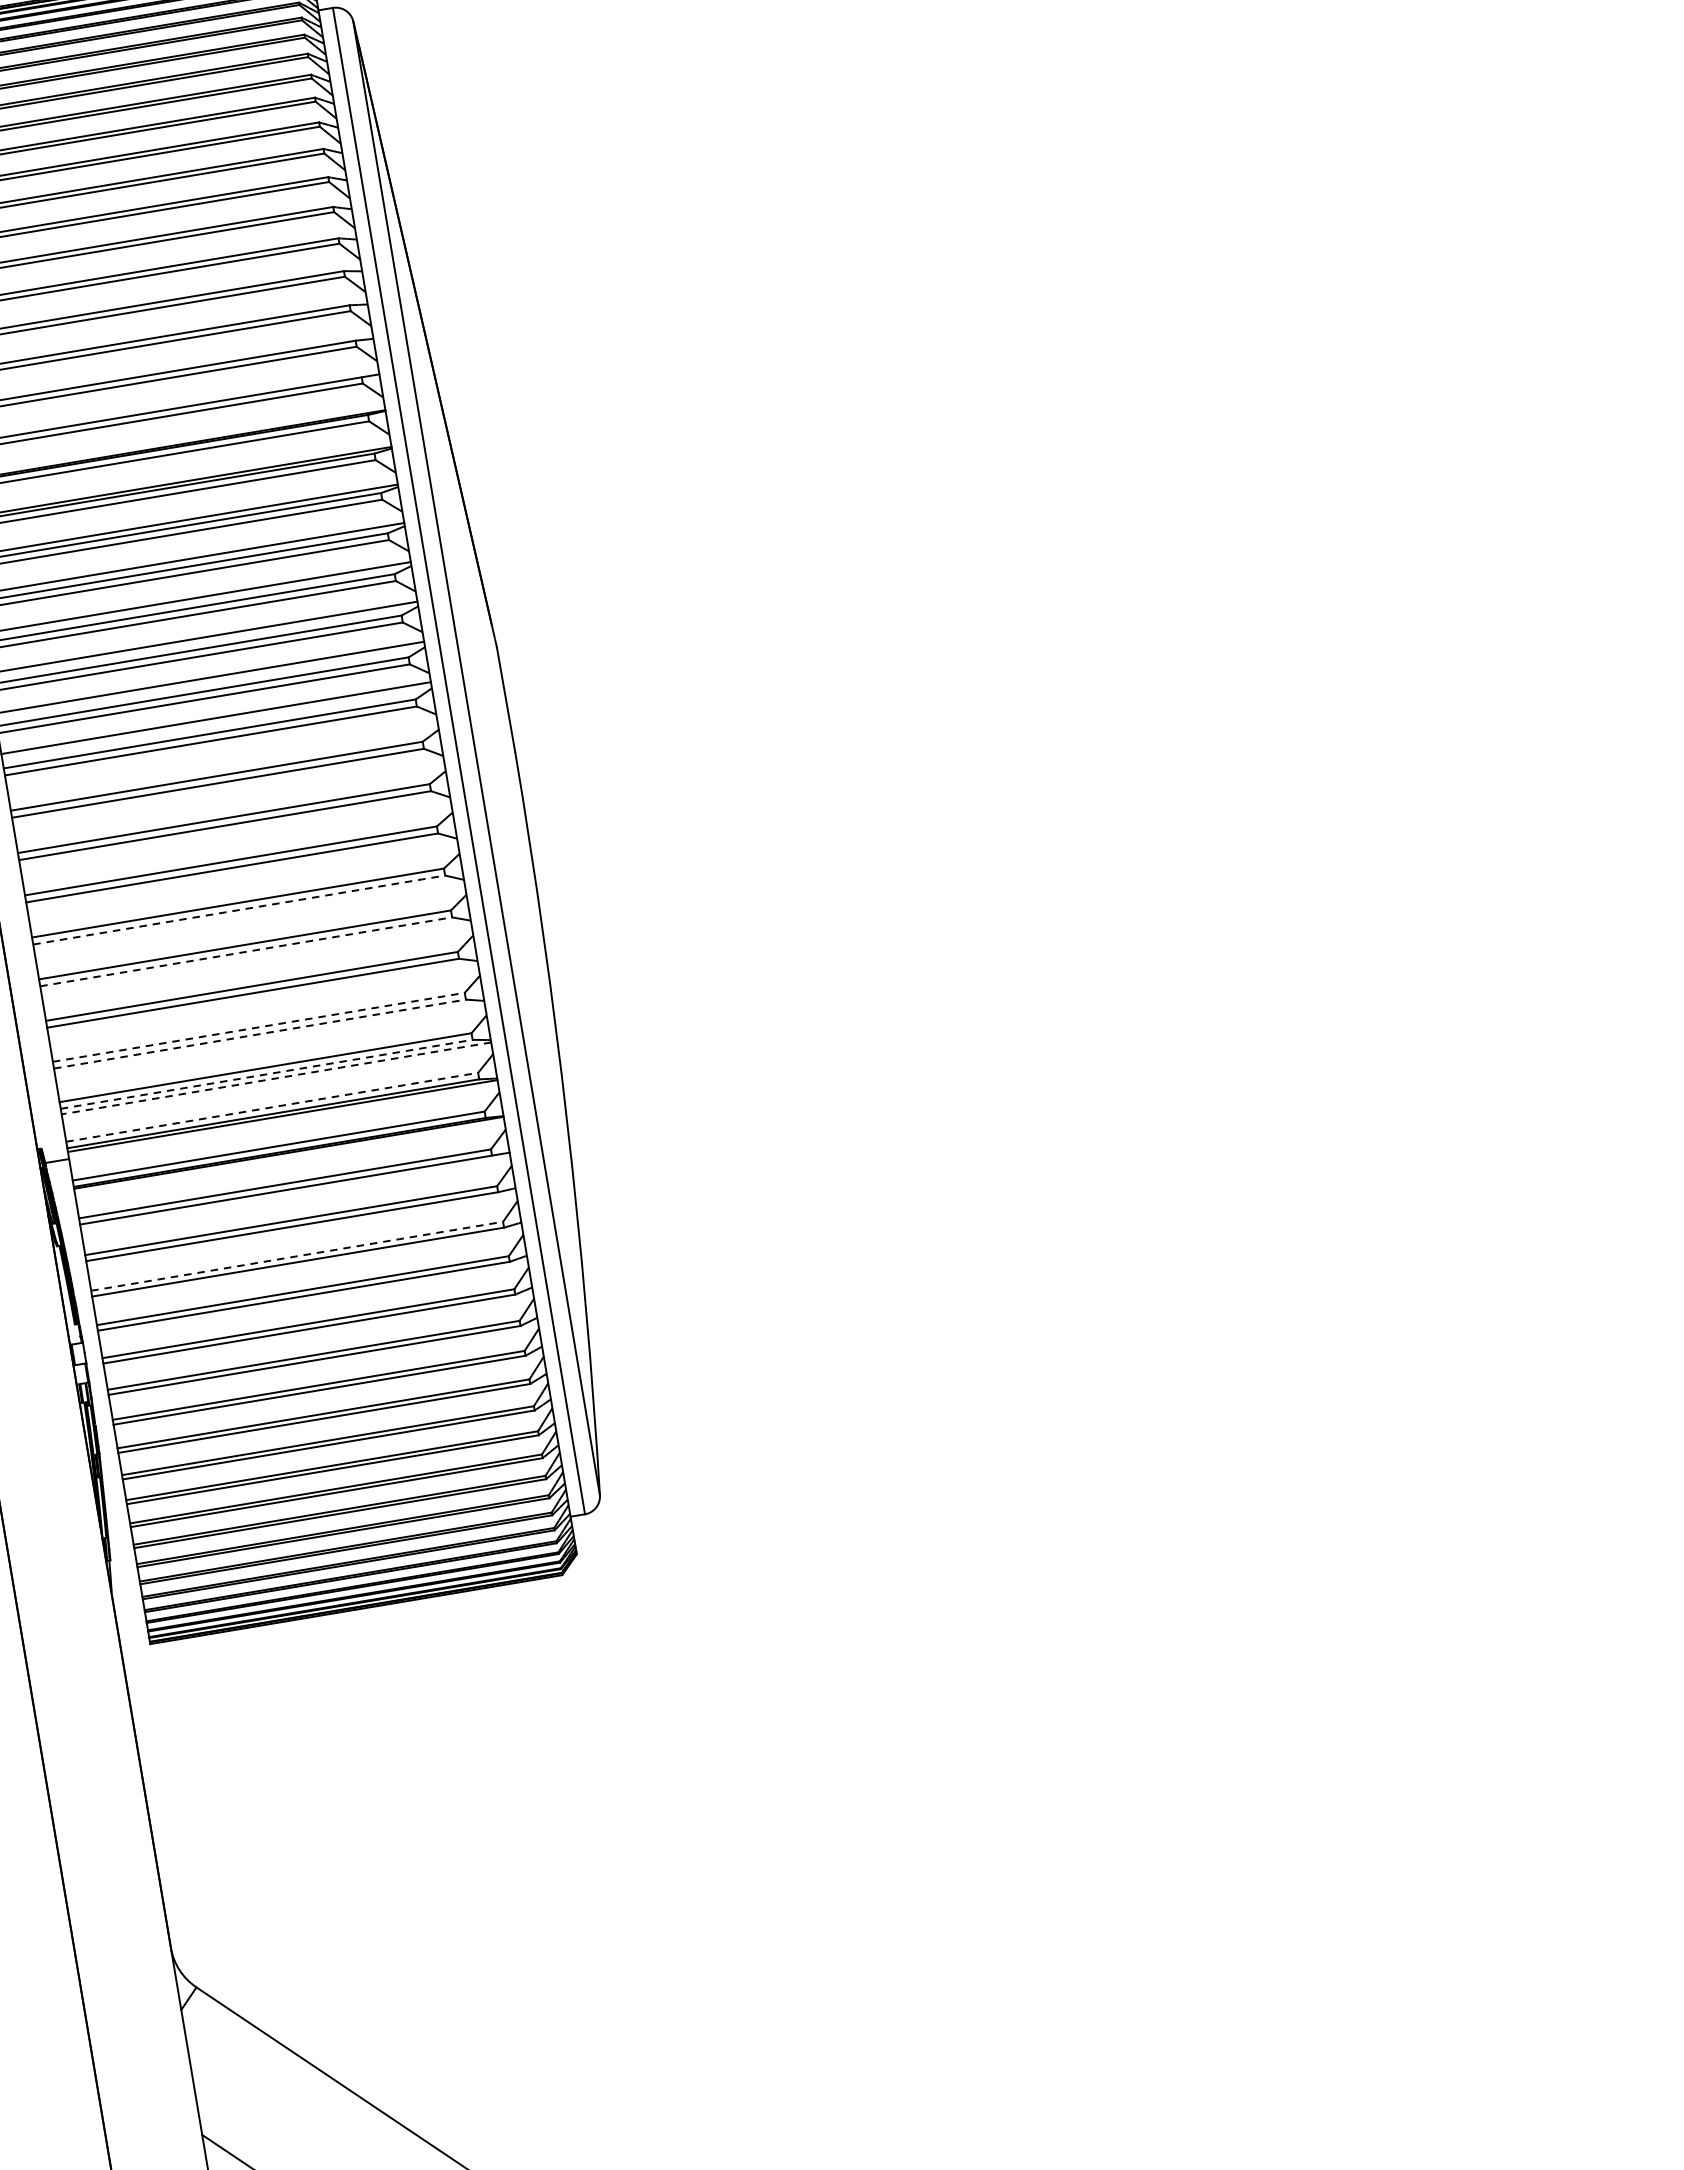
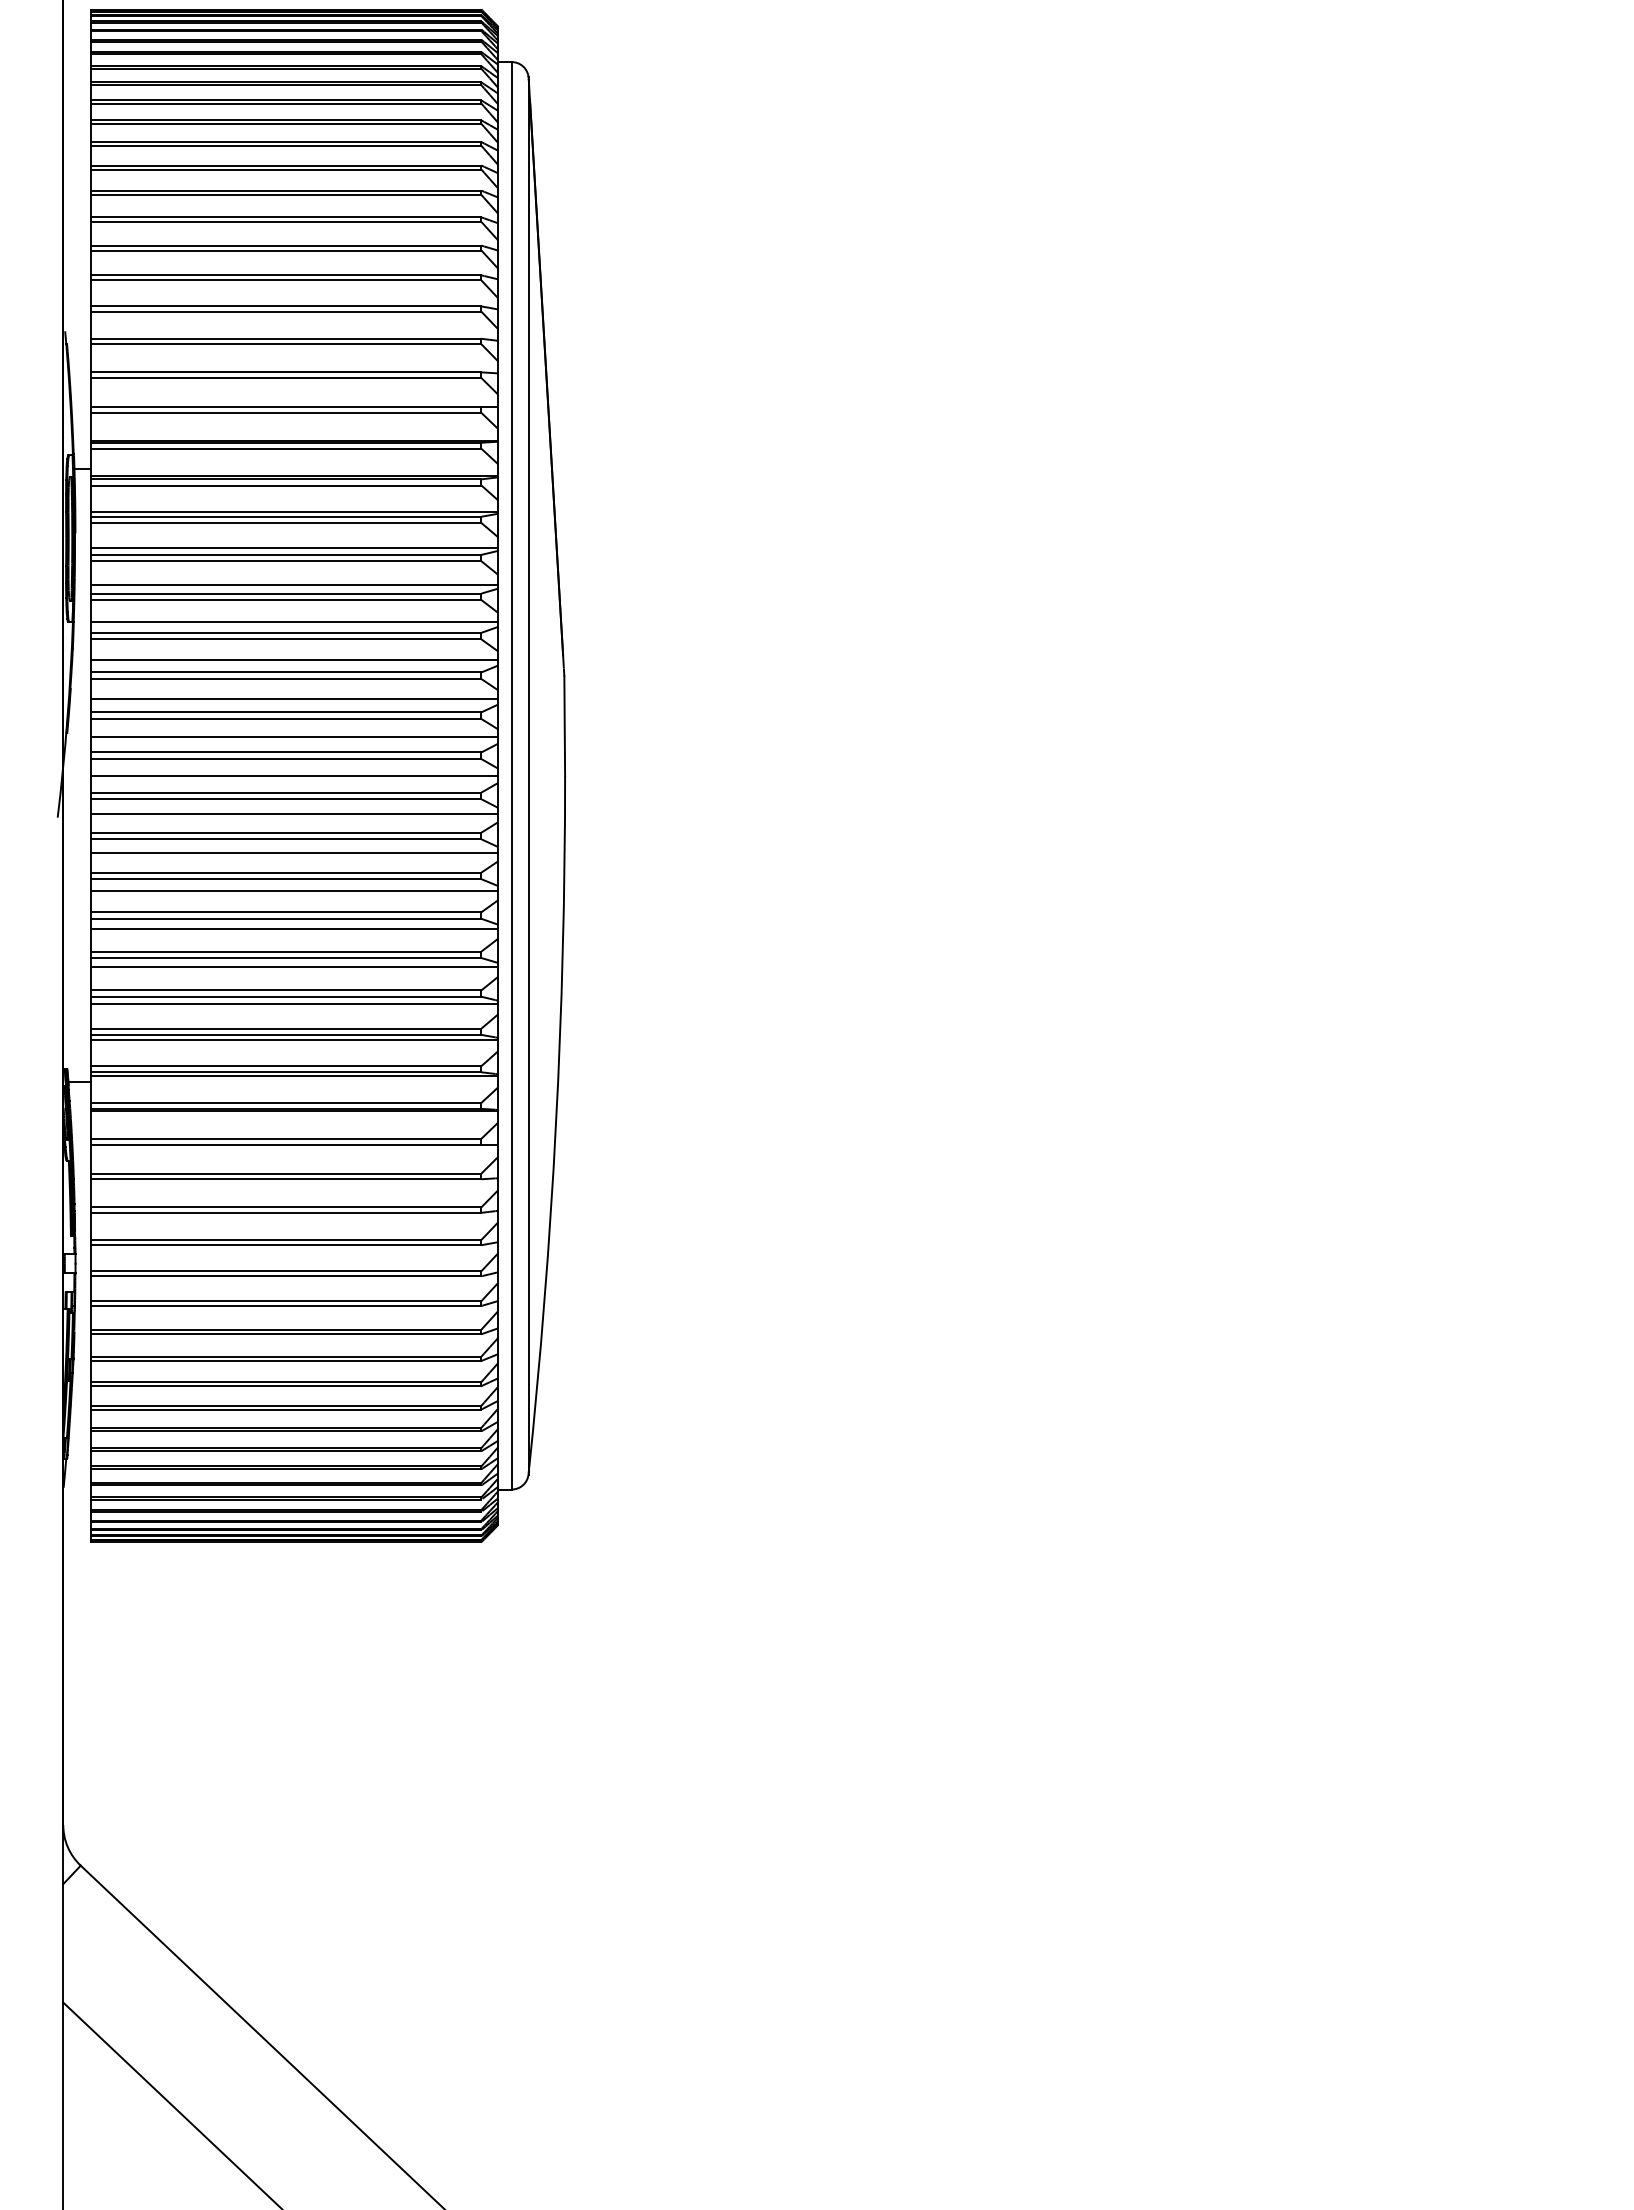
line: (222, 759) -> (294, 737), added
line: (229, 799) -> (294, 775), added
line: (236, 840) -> (294, 814), added
line: (243, 880) -> (294, 852), added
line: (239, 910) -> (286, 879), dashed -> solid
line: (250, 921) -> (294, 891), added
line: (246, 951) -> (286, 918), dashed -> solid
line: (256, 961) -> (294, 929), added
line: (263, 1000) -> (294, 966), added
line: (259, 1027) -> (286, 990), dashed -> solid
line: (260, 1033) -> (286, 996), dashed -> solid
line: (269, 1039) -> (294, 1003), added
line: (266, 1073) -> (286, 1034), dashed -> solid
line: (276, 1078) -> (294, 1040), dashed -> solid
line: (272, 1107) -> (286, 1066), dashed -> solid
line: (297, 1256) -> (286, 1207), dashed -> solid

